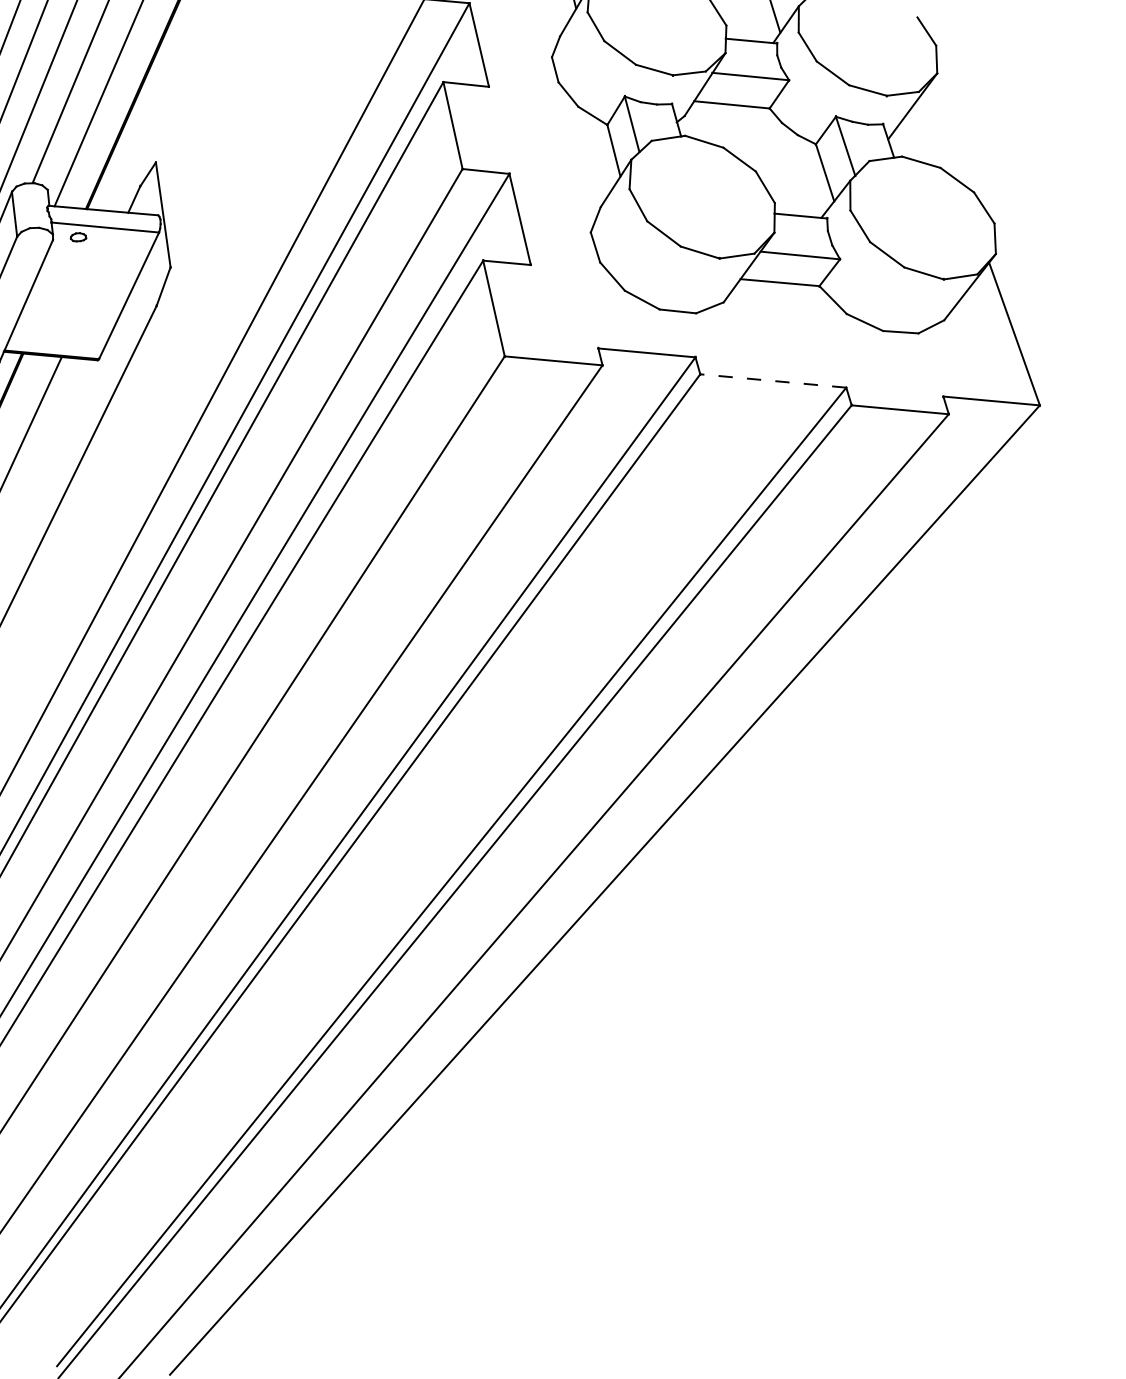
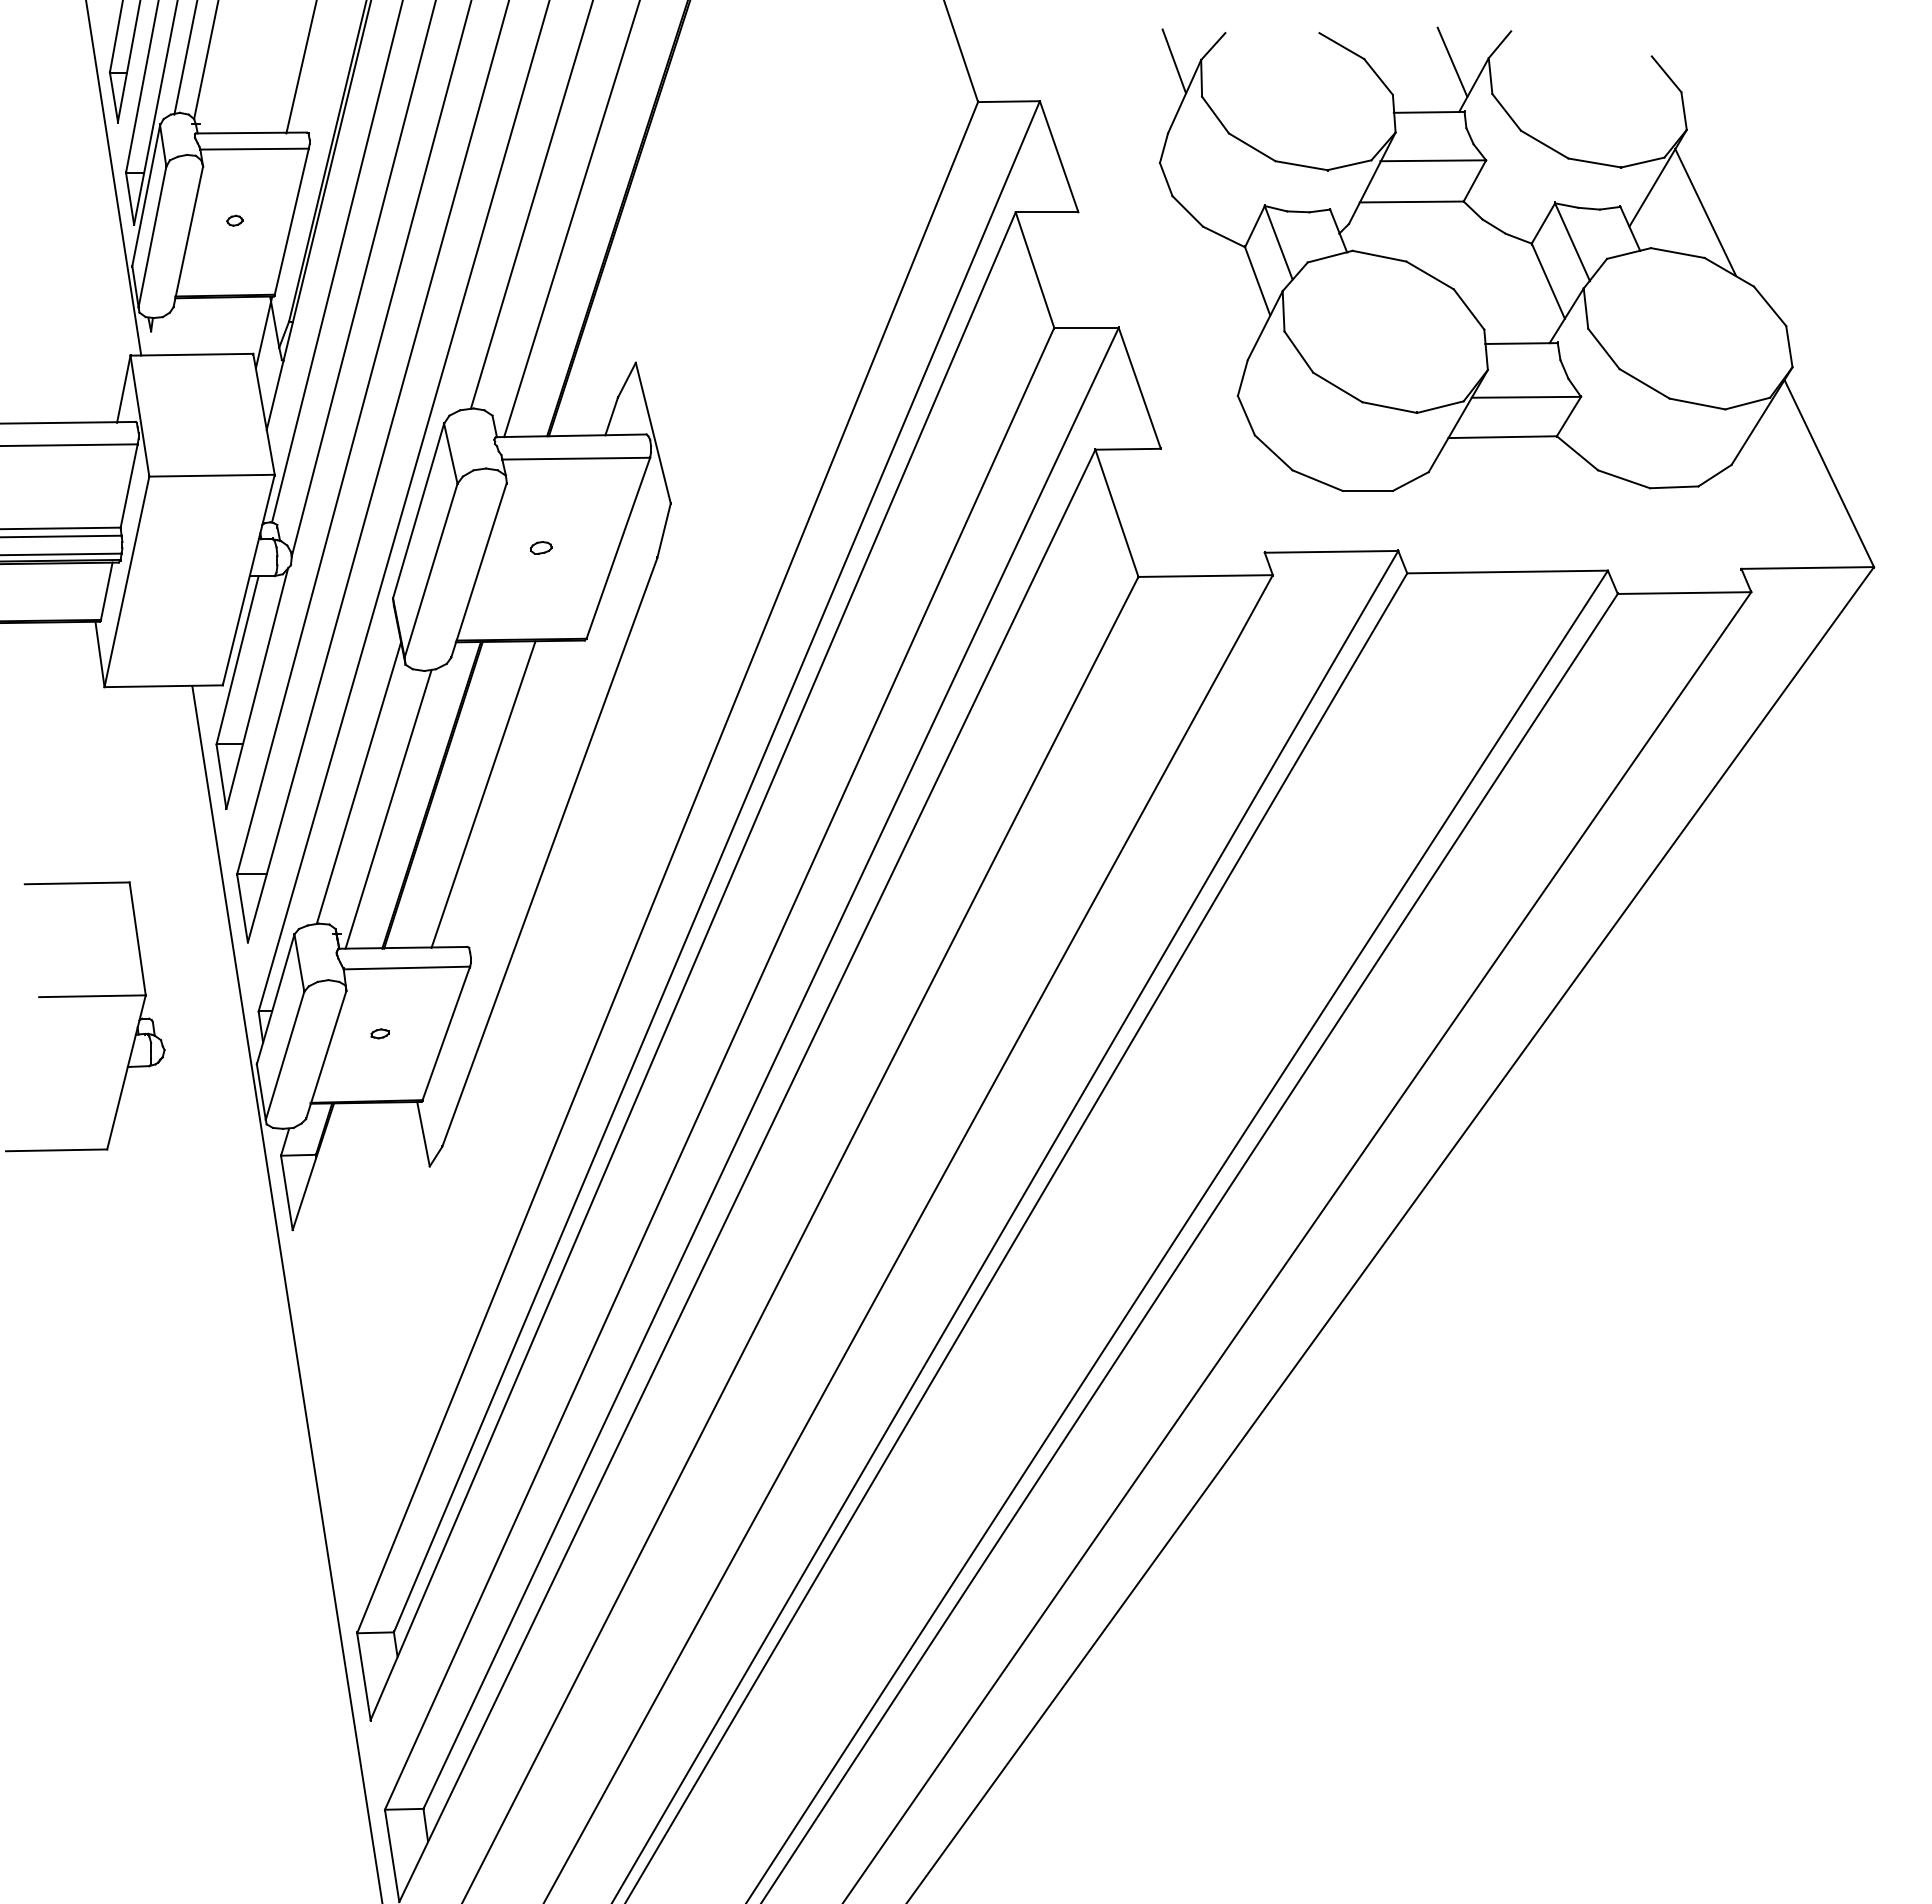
line: (944, 134) -> (1705, 211), added
part: (78, 237) -> (541, 547), moved
line: (773, 381) -> (1507, 572), dashed -> solid

